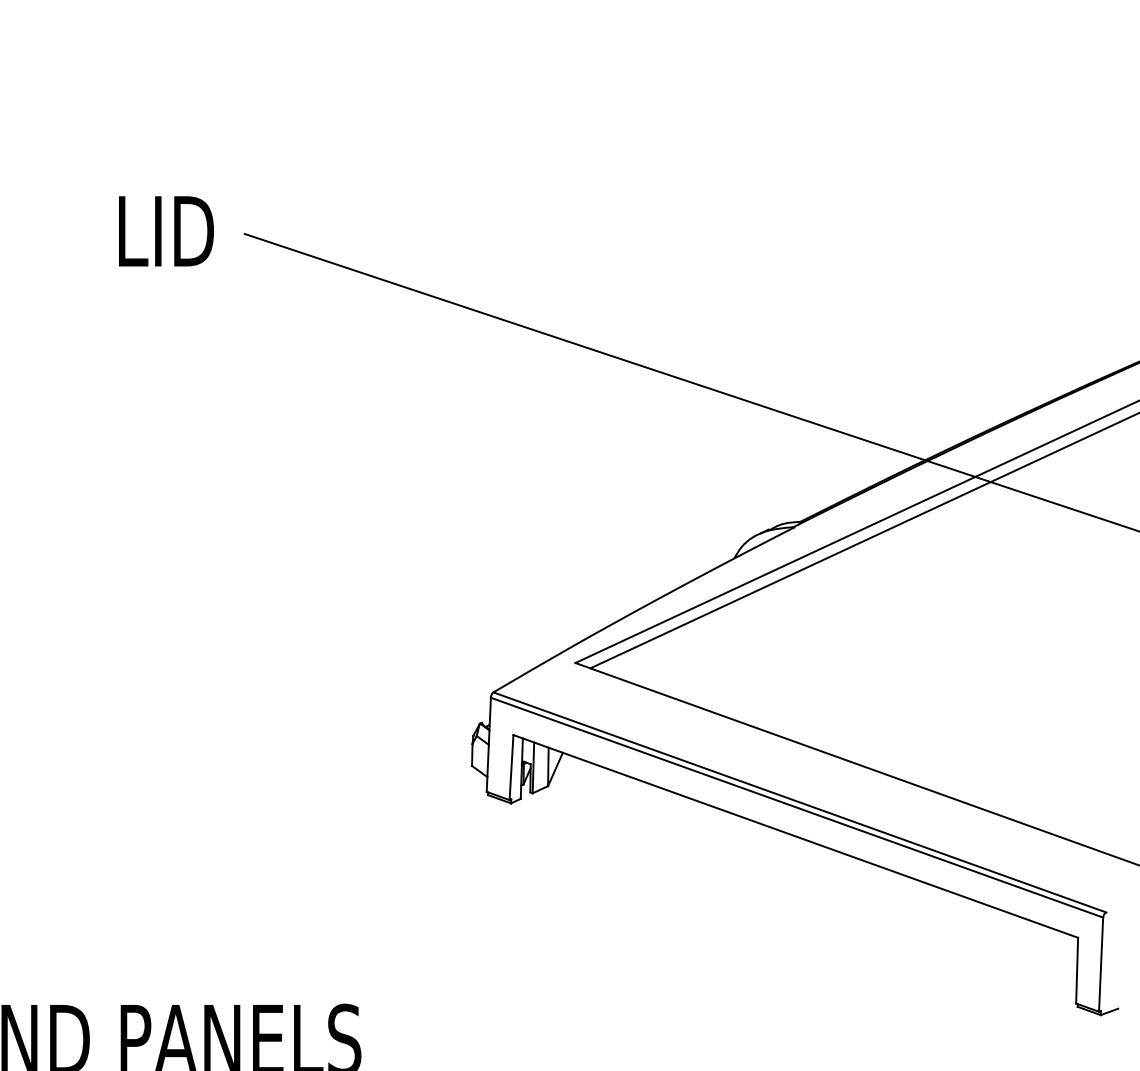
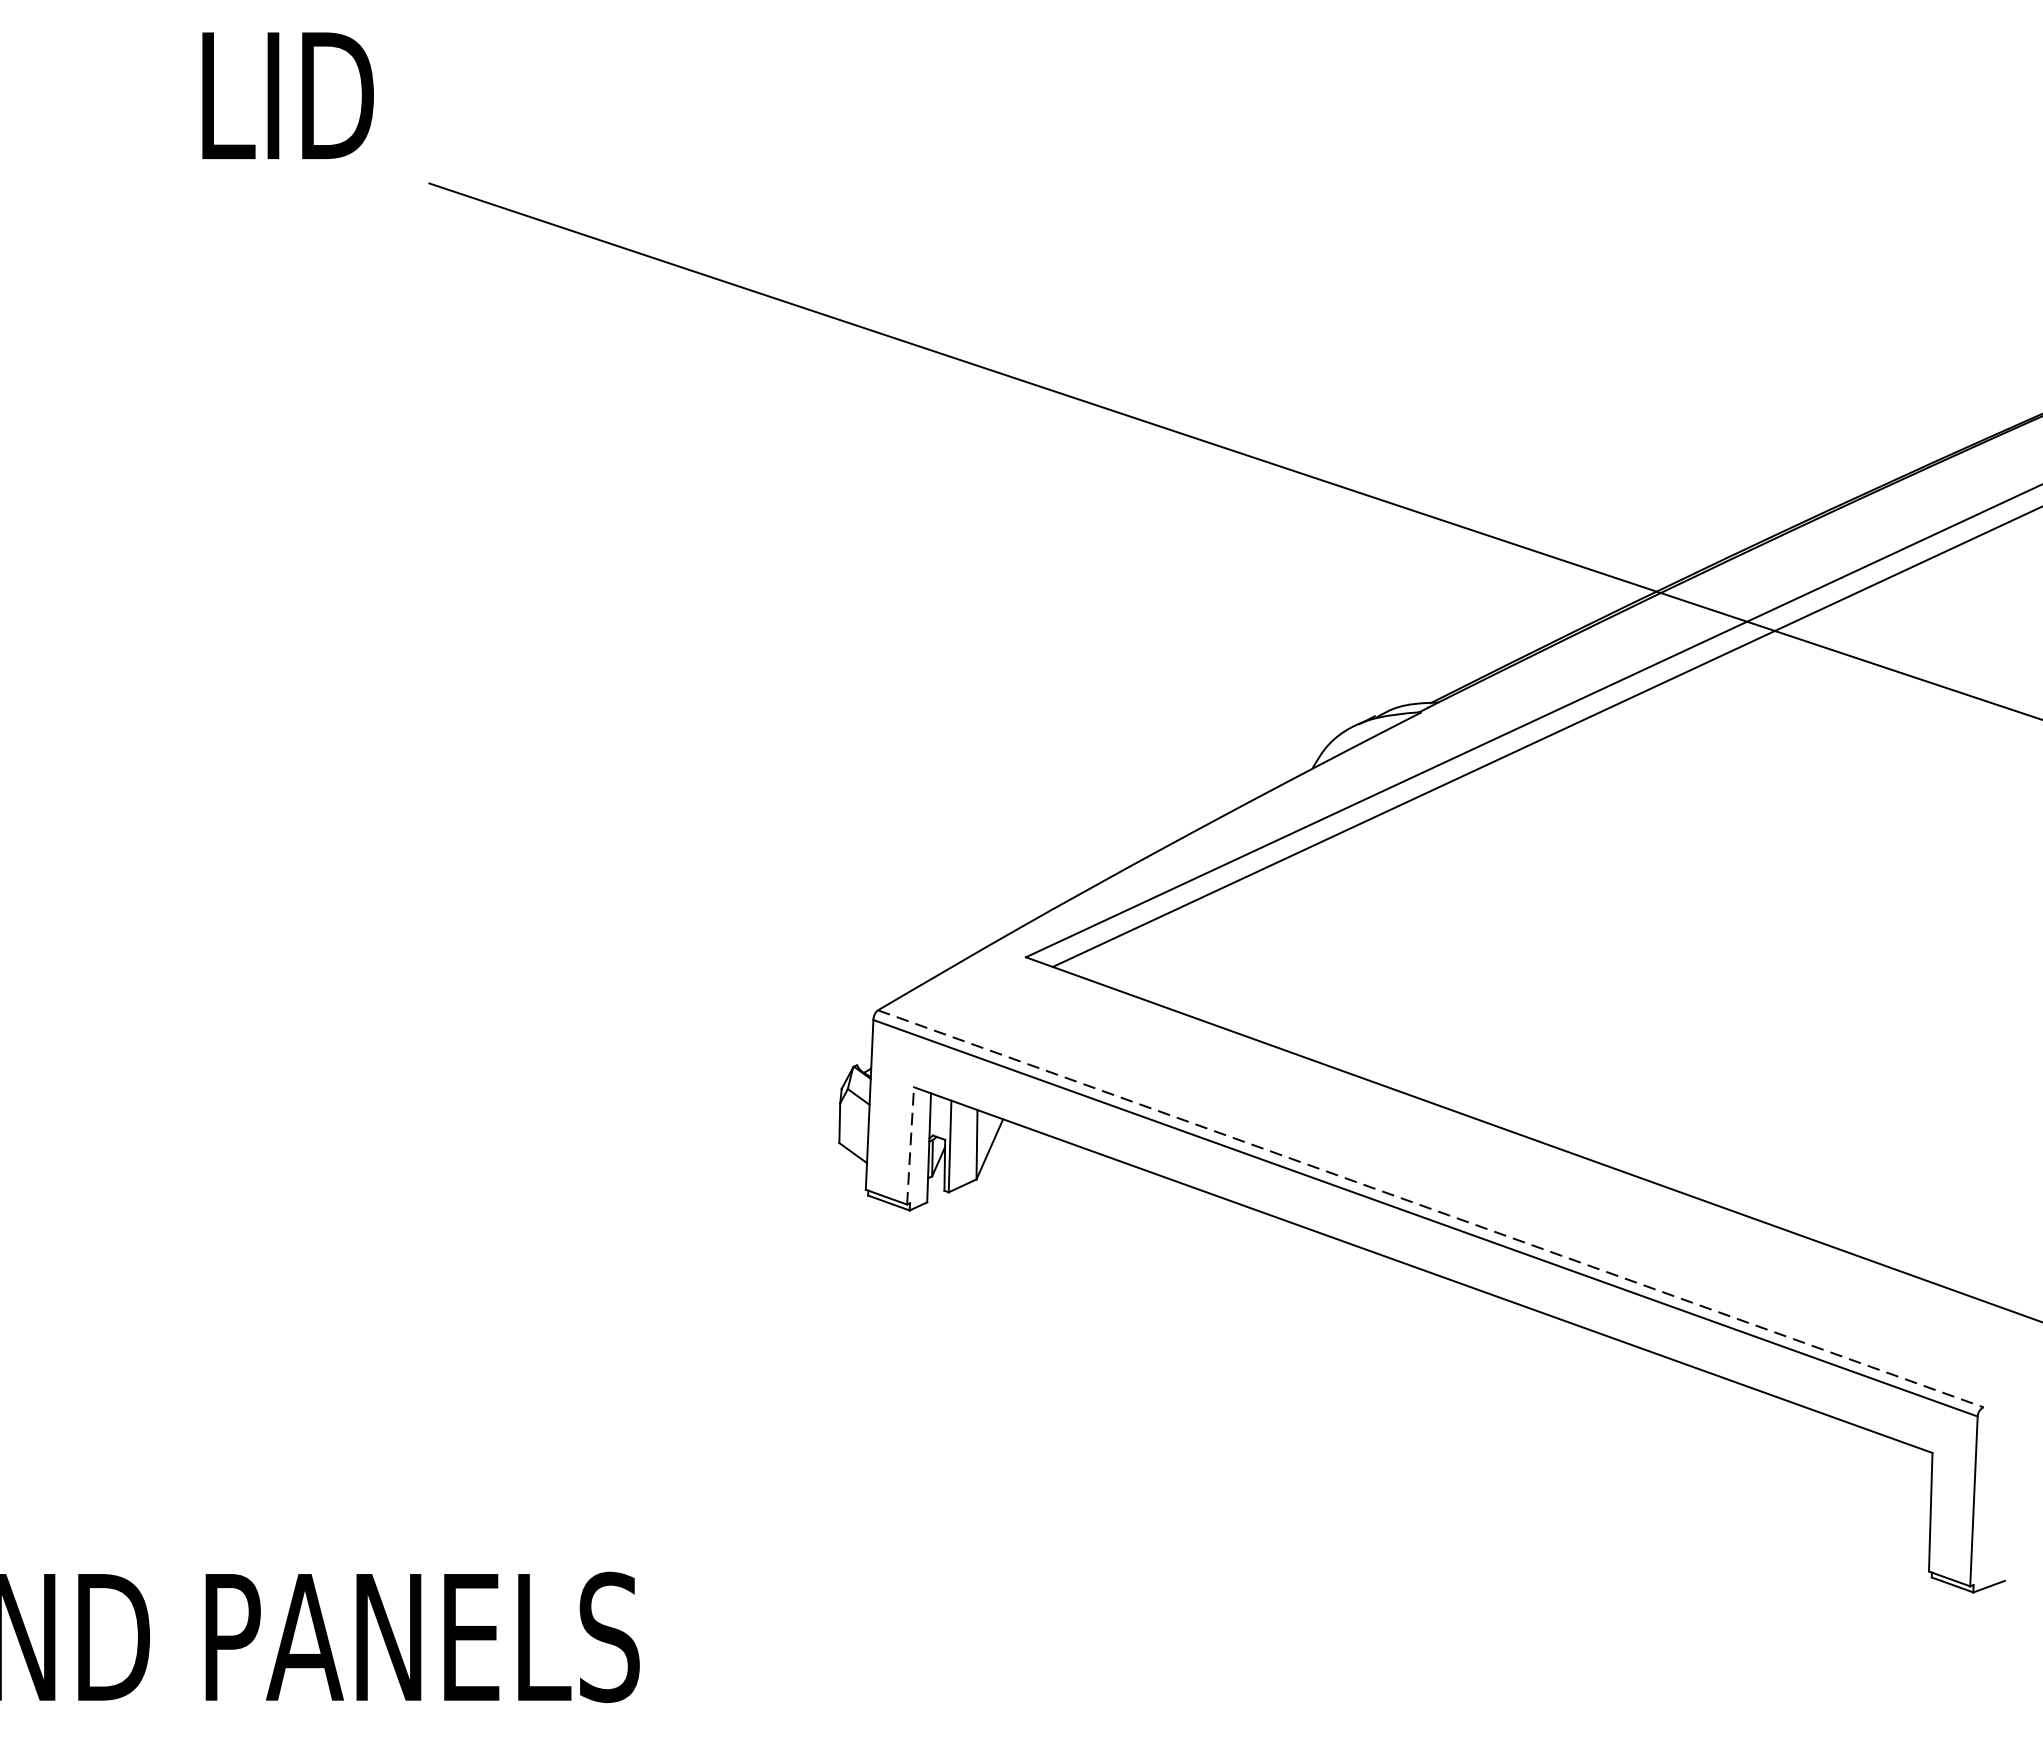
text: (166, 231) -> (288, 96), moved
line: (511, 767) -> (910, 1145), solid -> dashed
line: (799, 802) -> (1429, 1208), solid -> dashed

